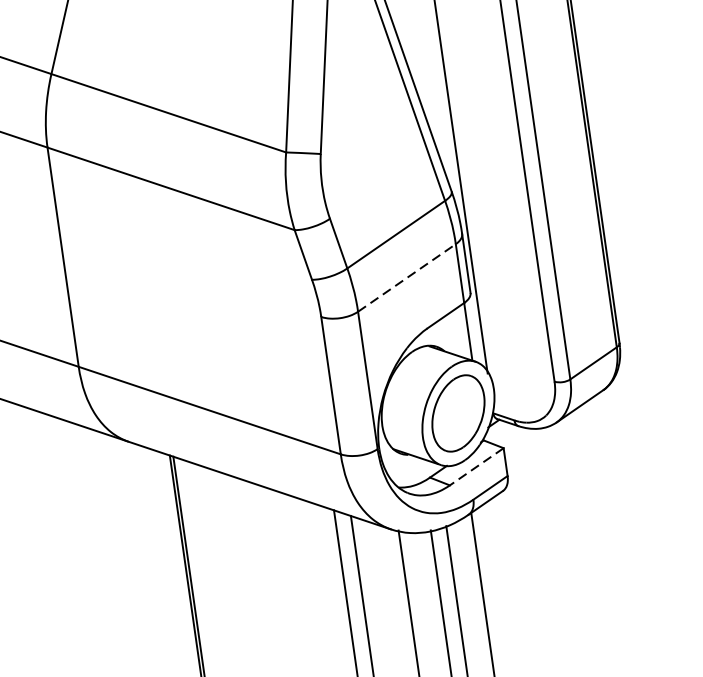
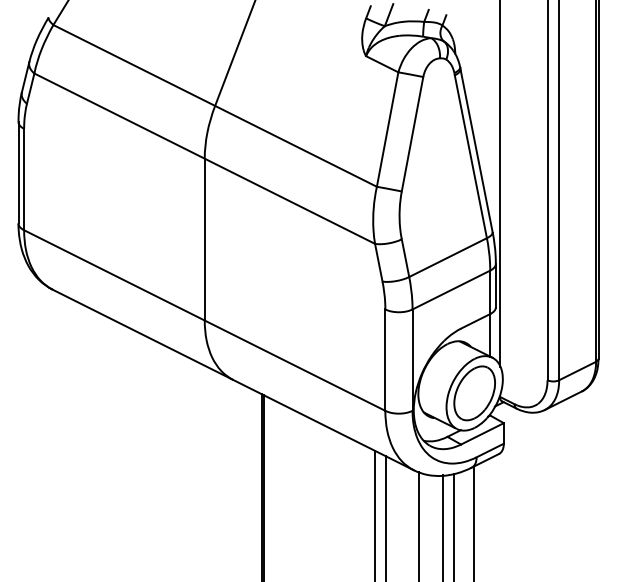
line: (407, 277) -> (451, 289), dashed -> solid
line: (476, 466) -> (482, 433), dashed -> solid

